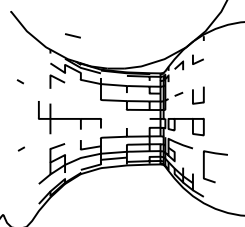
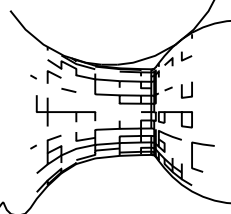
line: (72, 35) -> (68, 90), moved
curve: (19, 81) -> (32, 76), moved
curve: (20, 148) -> (32, 146), moved

